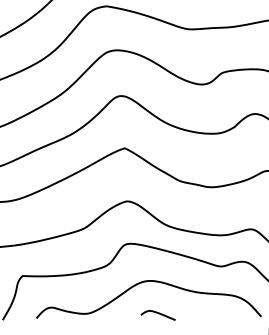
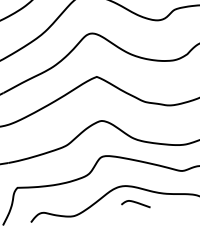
curve: (158, 314) -> (136, 203), moved

